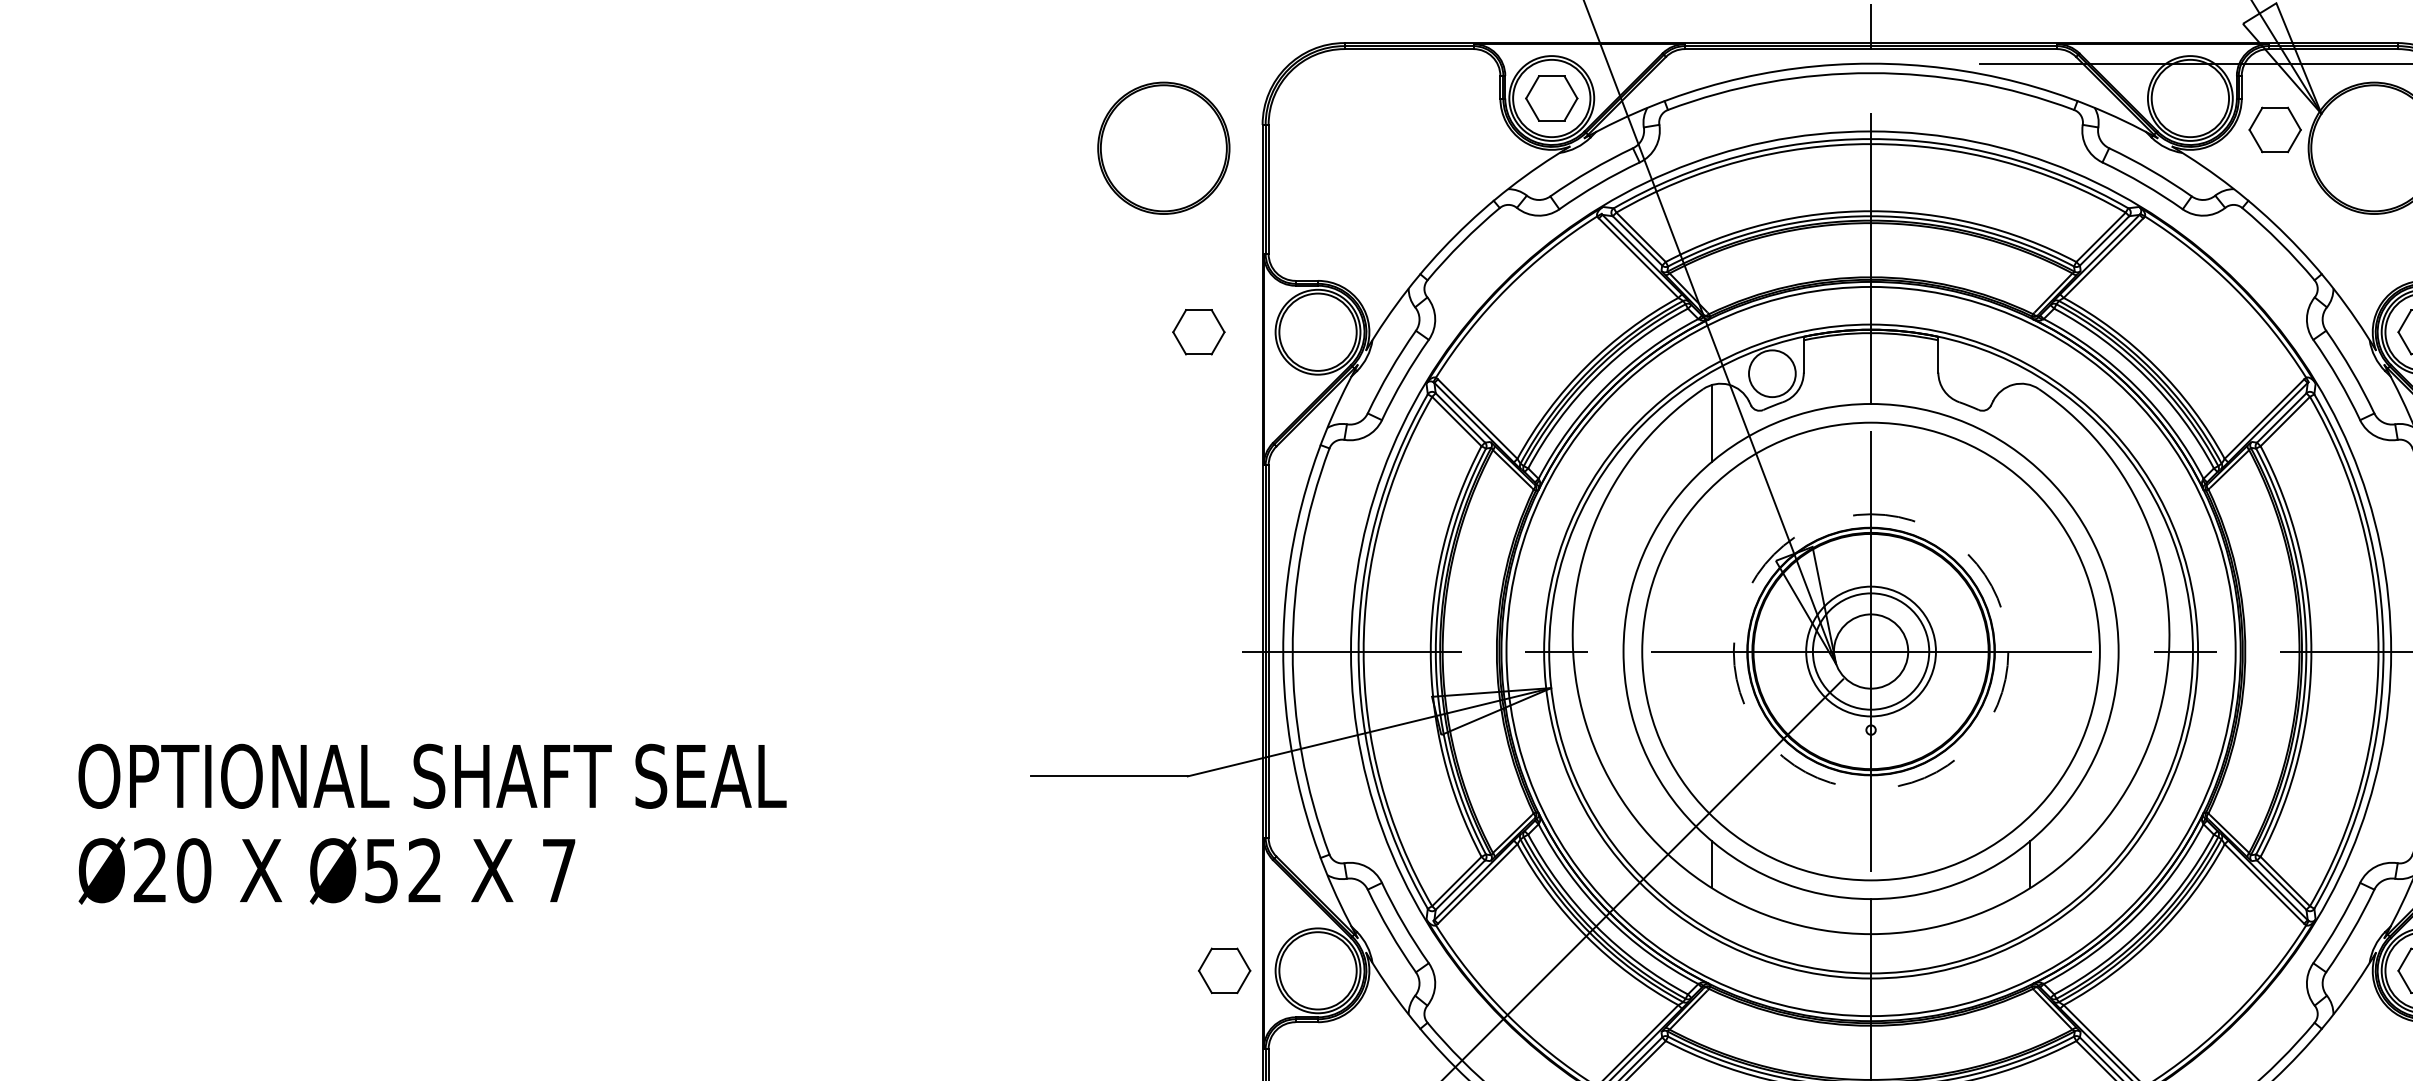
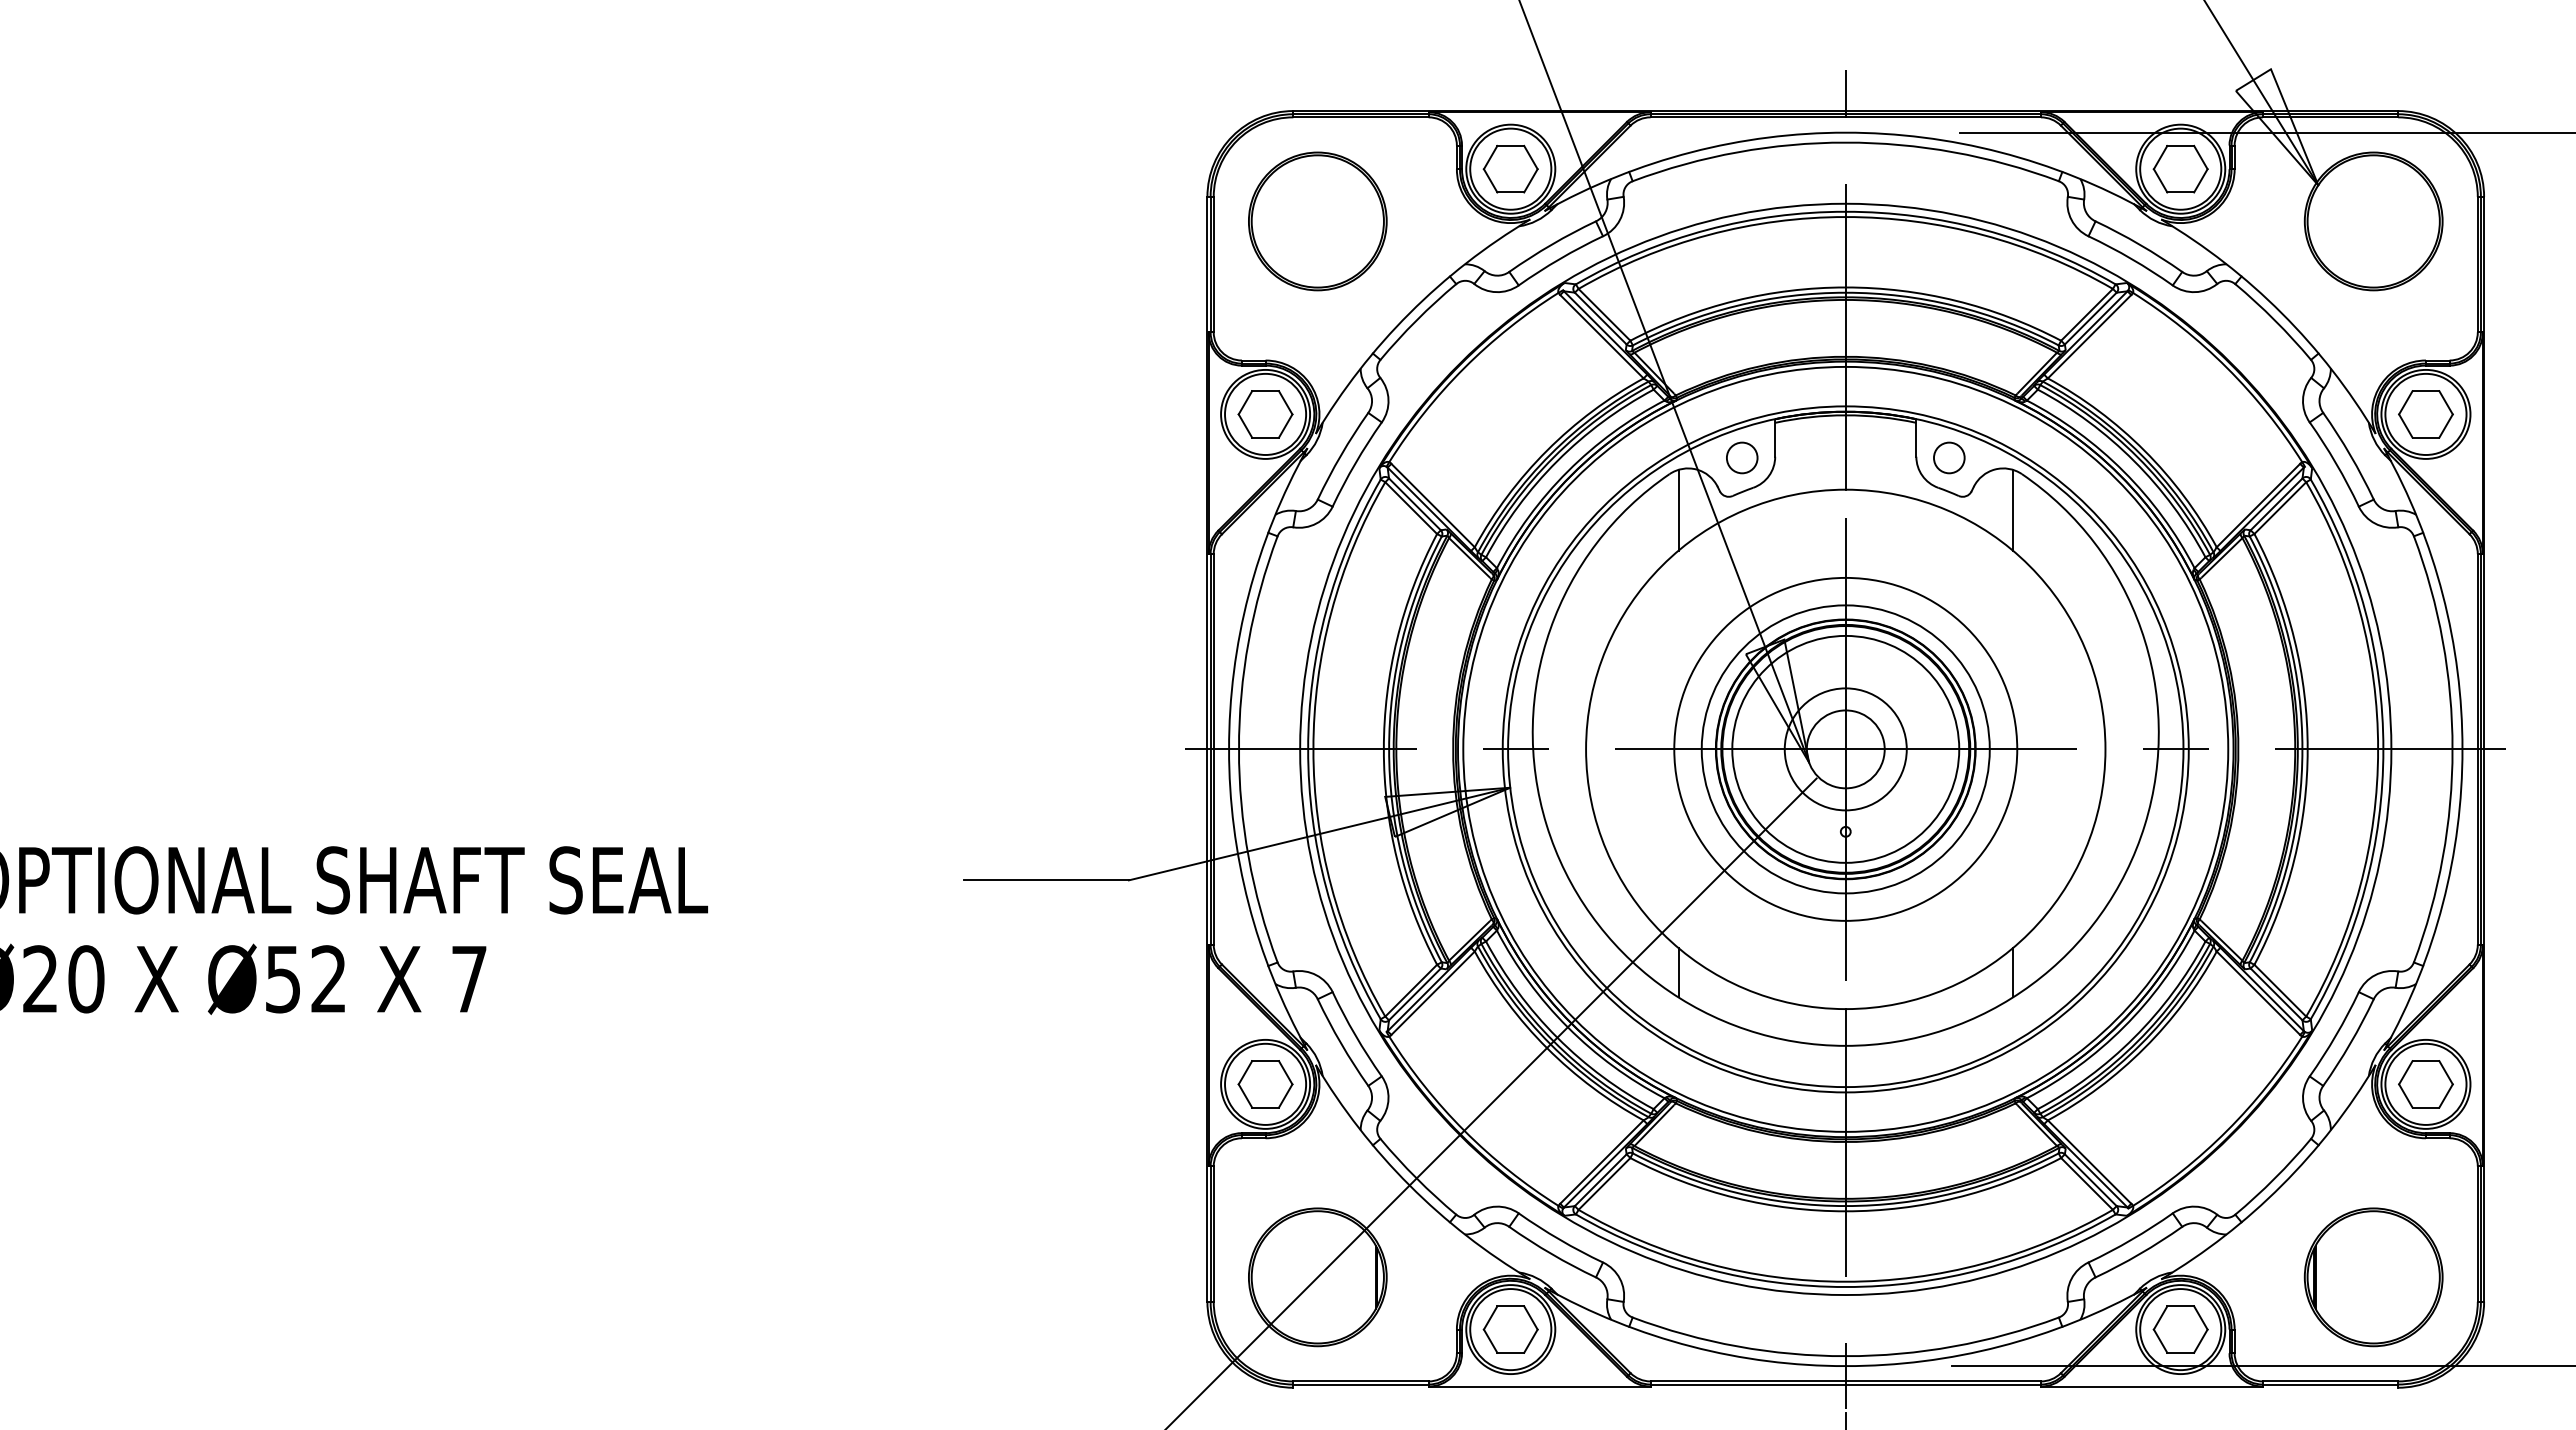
part: (2274, 129) -> (2180, 168), moved
part: (1163, 148) -> (1317, 221), moved
part: (1198, 332) -> (1265, 414), moved
circle: (1771, 373) -> (1741, 457), size x0.62
circle: (1969, 373) -> (1949, 457), added
line: (2030, 423) -> (2012, 510), added
circle: (1870, 650) -> (1845, 748), size x0.71
circle: (1870, 650) -> (1845, 748), size x1.67
circle: (1870, 651) -> (1845, 749), dashed -> solid
part: (1224, 970) -> (1265, 1084), moved

